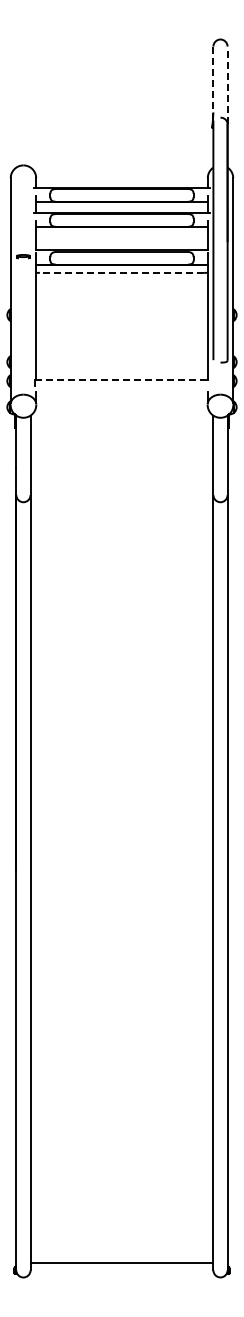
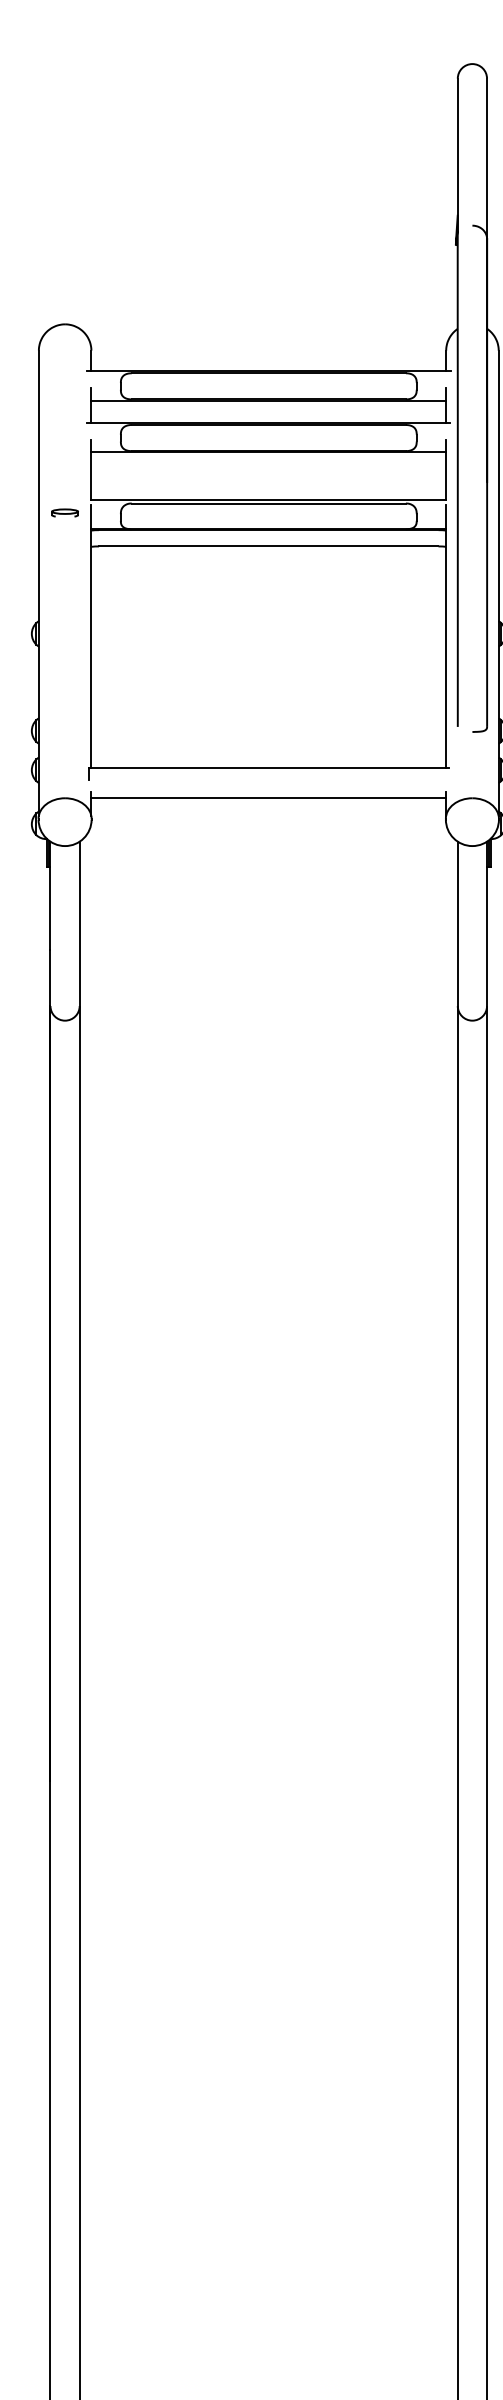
line: (213, 83) -> (457, 155), dashed -> solid
line: (227, 85) -> (486, 159), dashed -> solid
line: (121, 272) -> (267, 545), dashed -> solid
line: (122, 380) -> (269, 768), dashed -> solid
line: (121, 394) -> (267, 797), added

